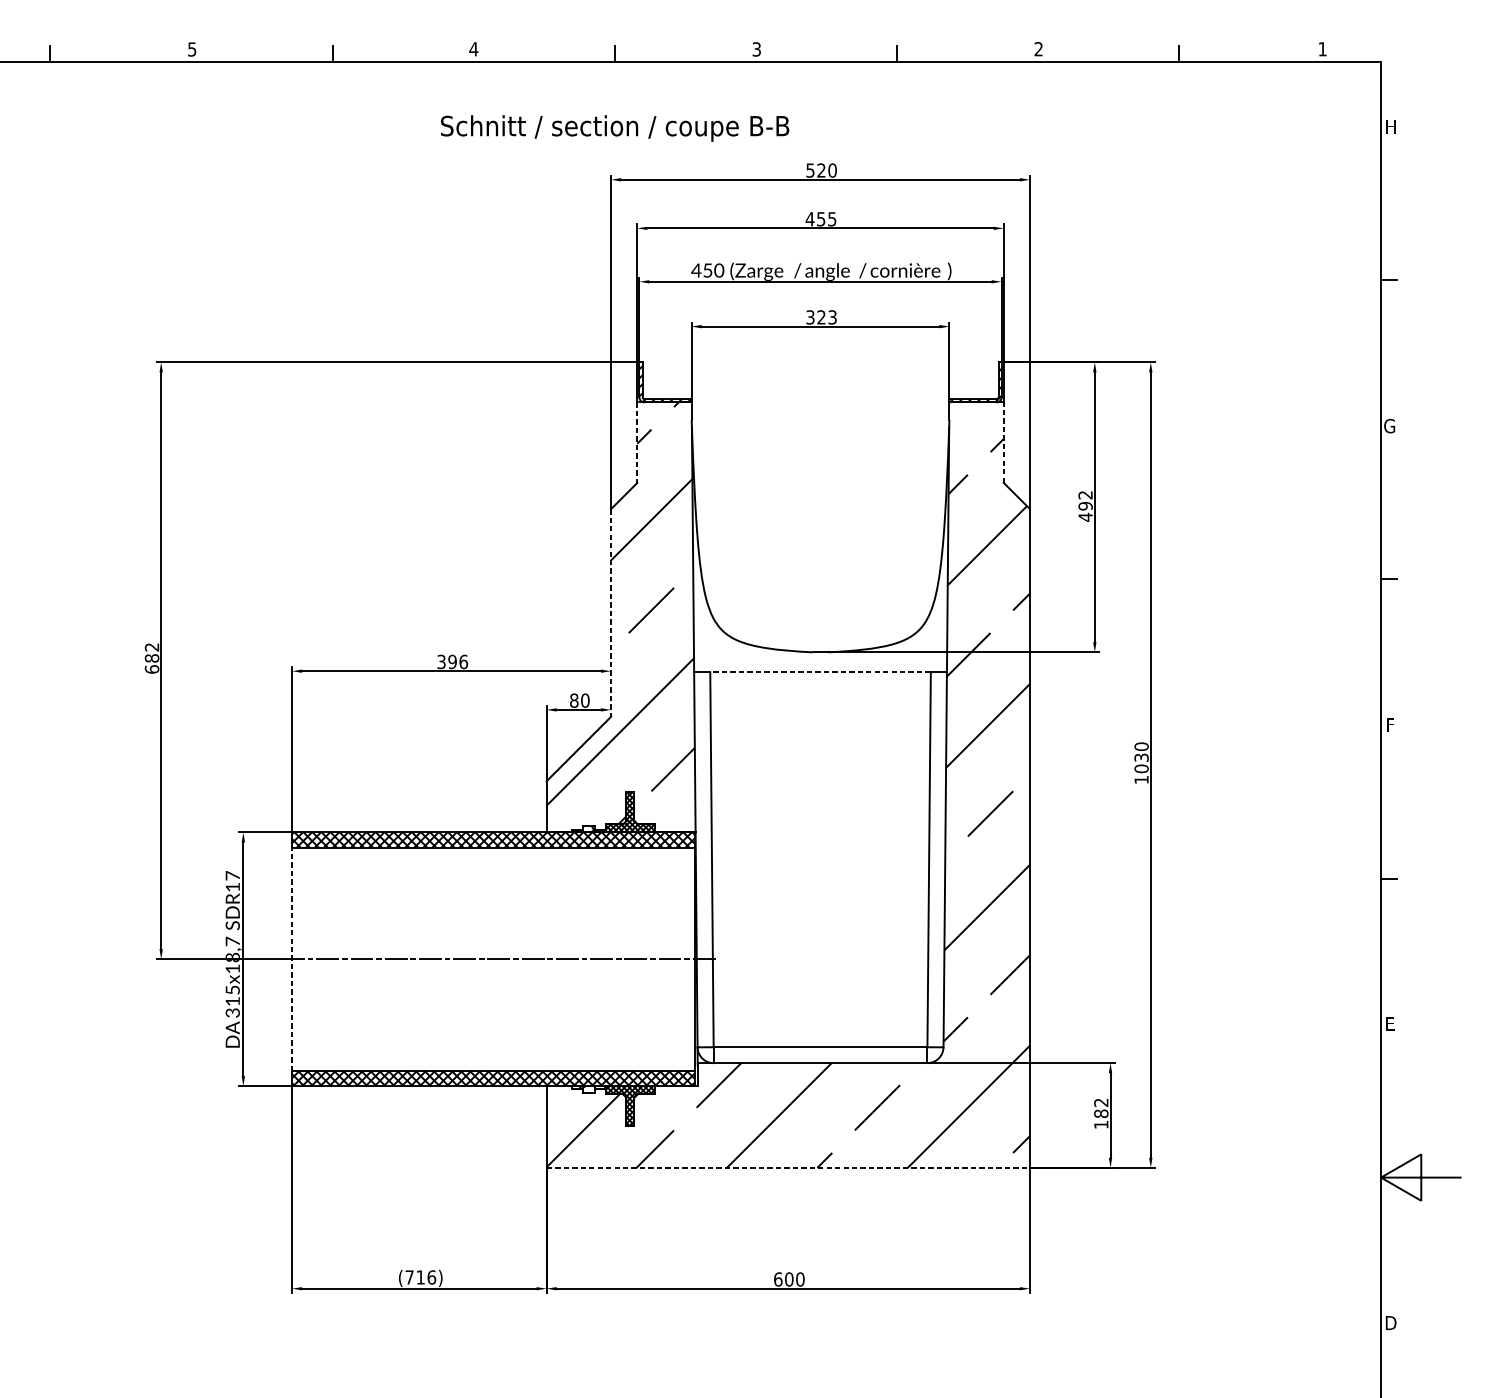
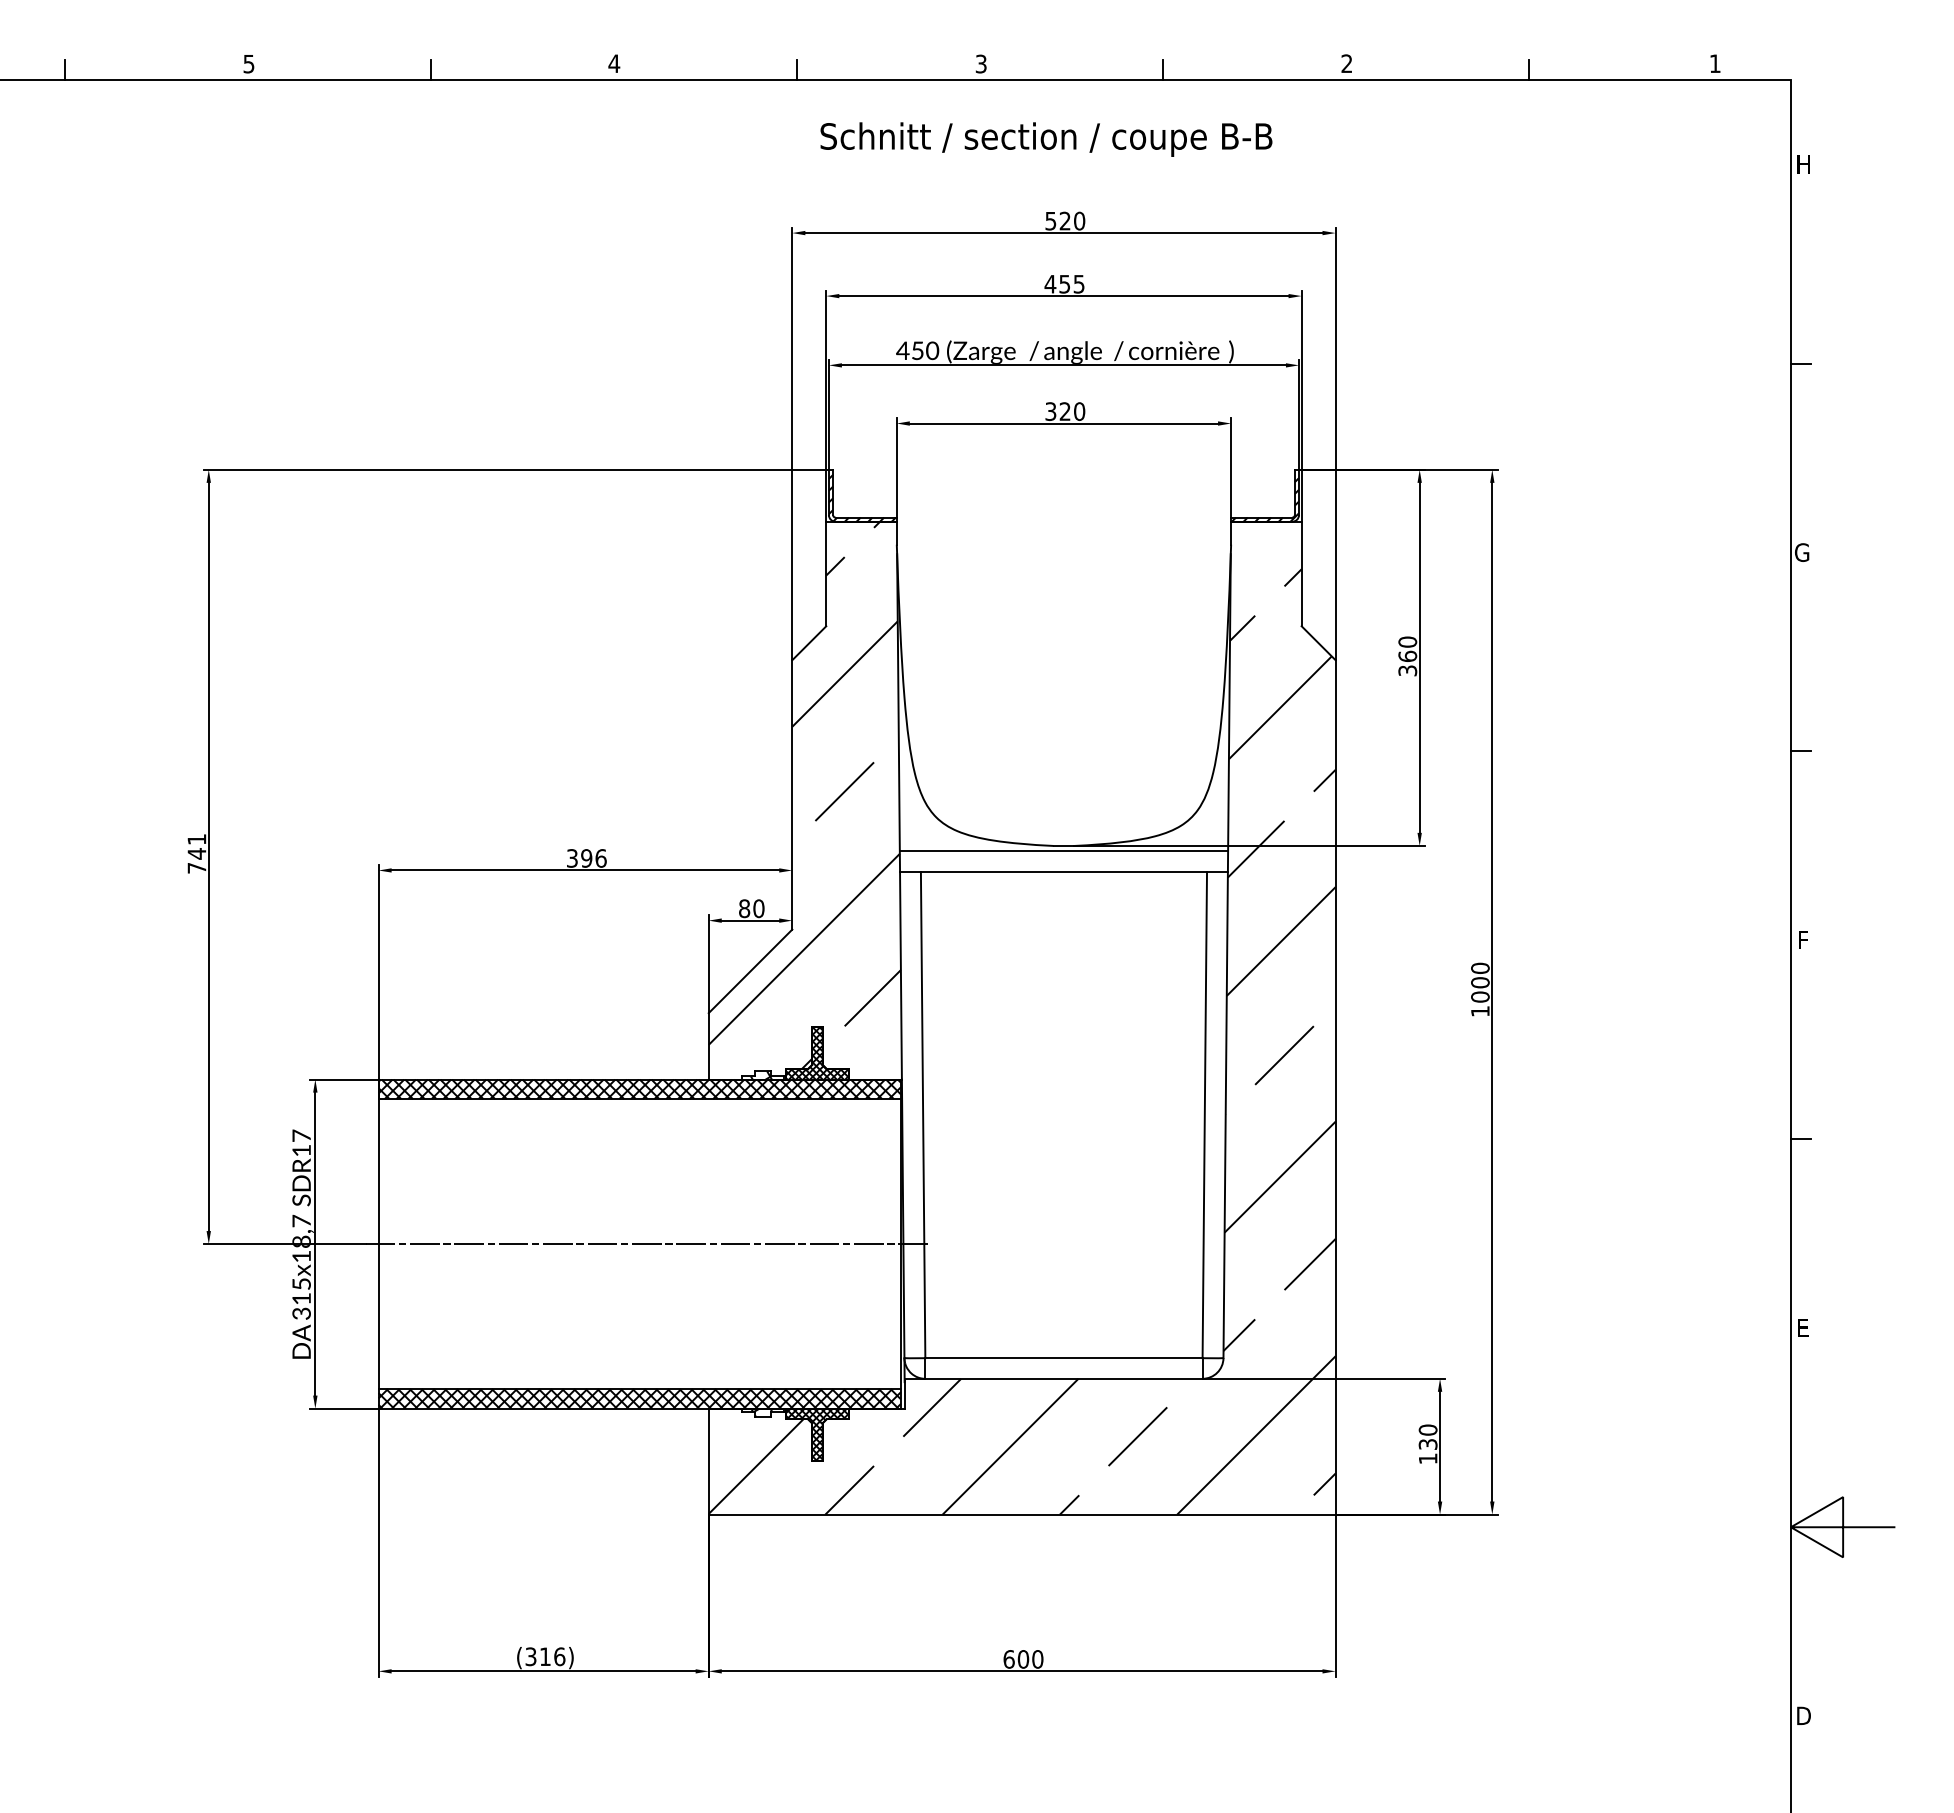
text: (615, 128) -> (1046, 139), moved
text: (832, 317) -> (1079, 411), 323 -> 320
line: (1003, 442) -> (1301, 573), dashed -> solid
line: (637, 443) -> (826, 574), dashed -> solid
text: (1085, 506) -> (1407, 656), 492 -> 360
line: (611, 612) -> (792, 794), dashed -> solid
line: (820, 656) -> (1063, 851), added
text: (151, 658) -> (196, 853), 682 -> 741
line: (820, 672) -> (1063, 872), dashed -> solid
text: (1141, 757) -> (1480, 982), 1030 -> 1000
line: (292, 958) -> (378, 1243), dashed -> solid
text: (1100, 1108) -> (1427, 1437), 182 -> 130
line: (788, 1167) -> (1022, 1514), dashed -> solid
text: (409, 1277) -> (530, 1656), (716) -> (316)

